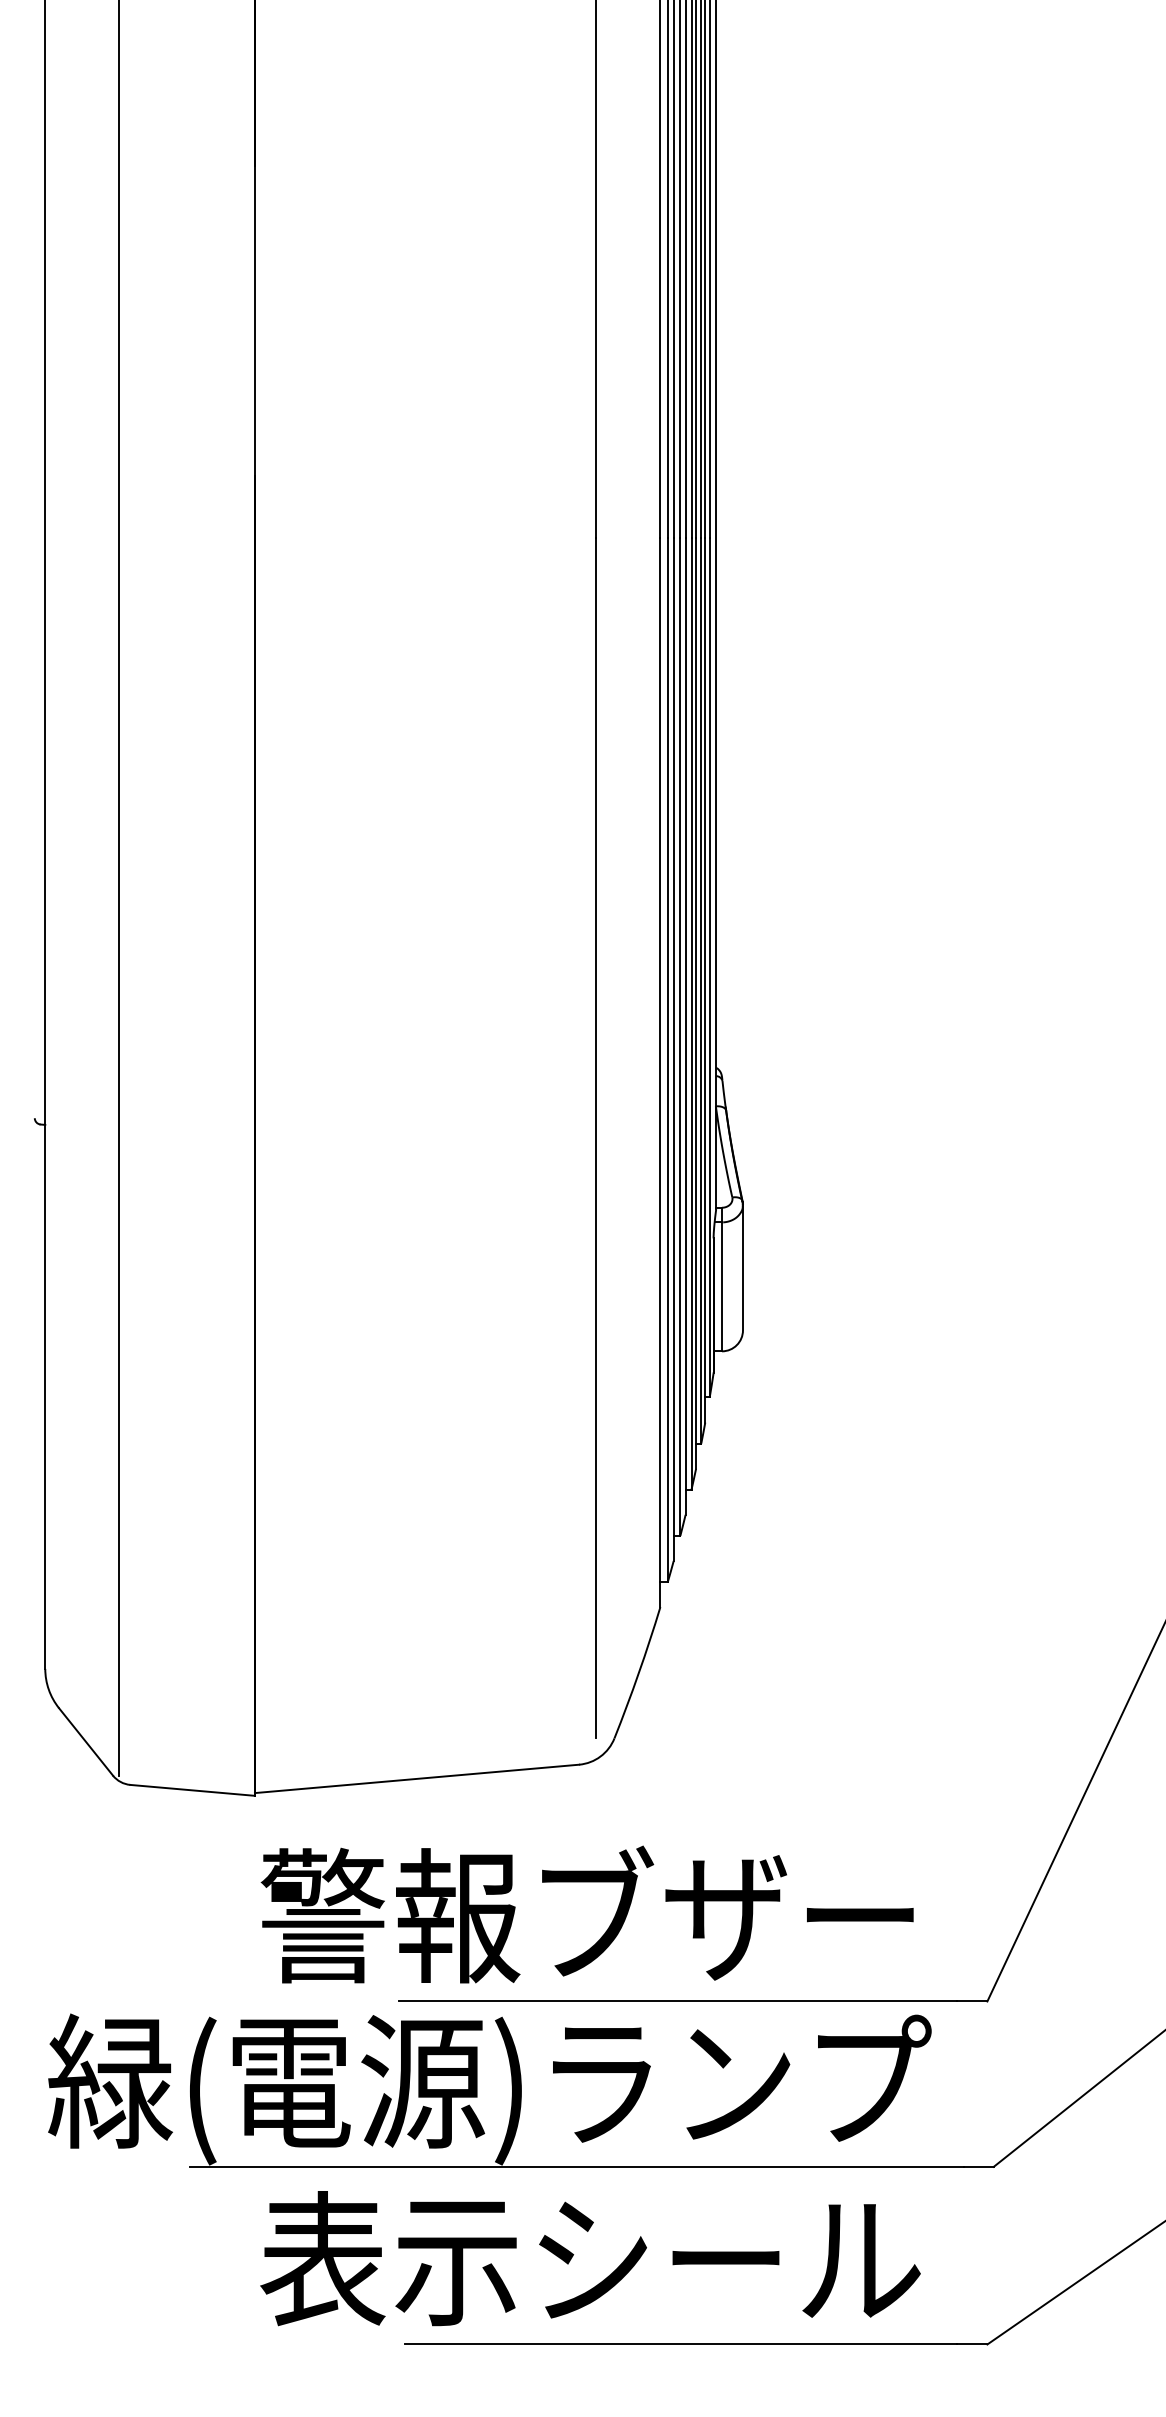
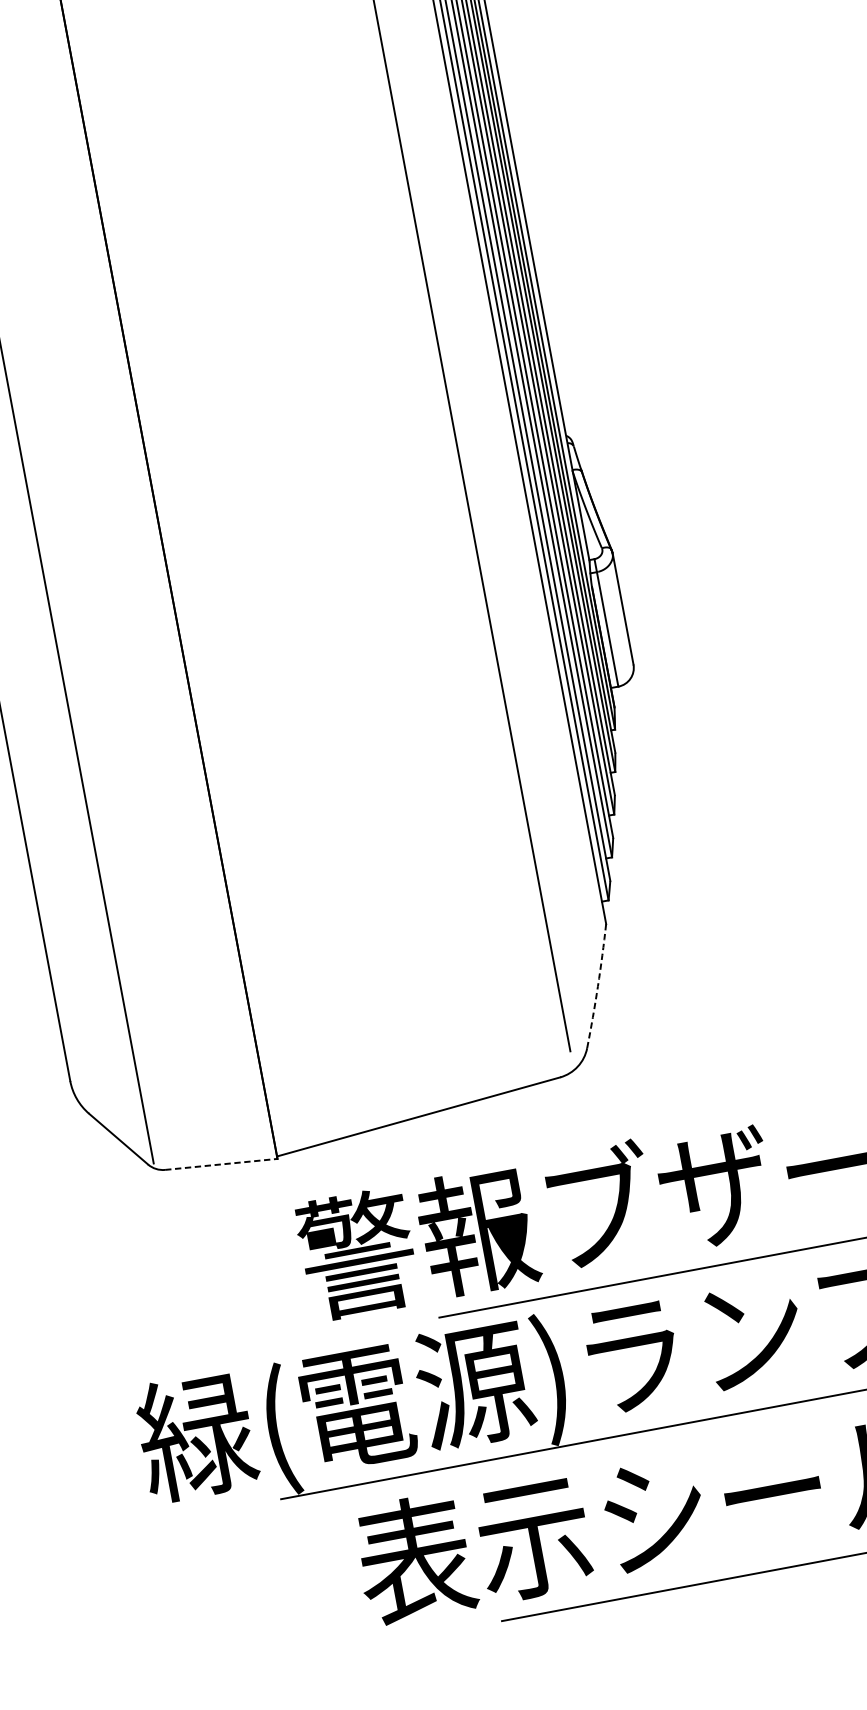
arc: (638, 1673) -> (597, 986), solid -> dashed
line: (192, 1790) -> (221, 1164), solid -> dashed

